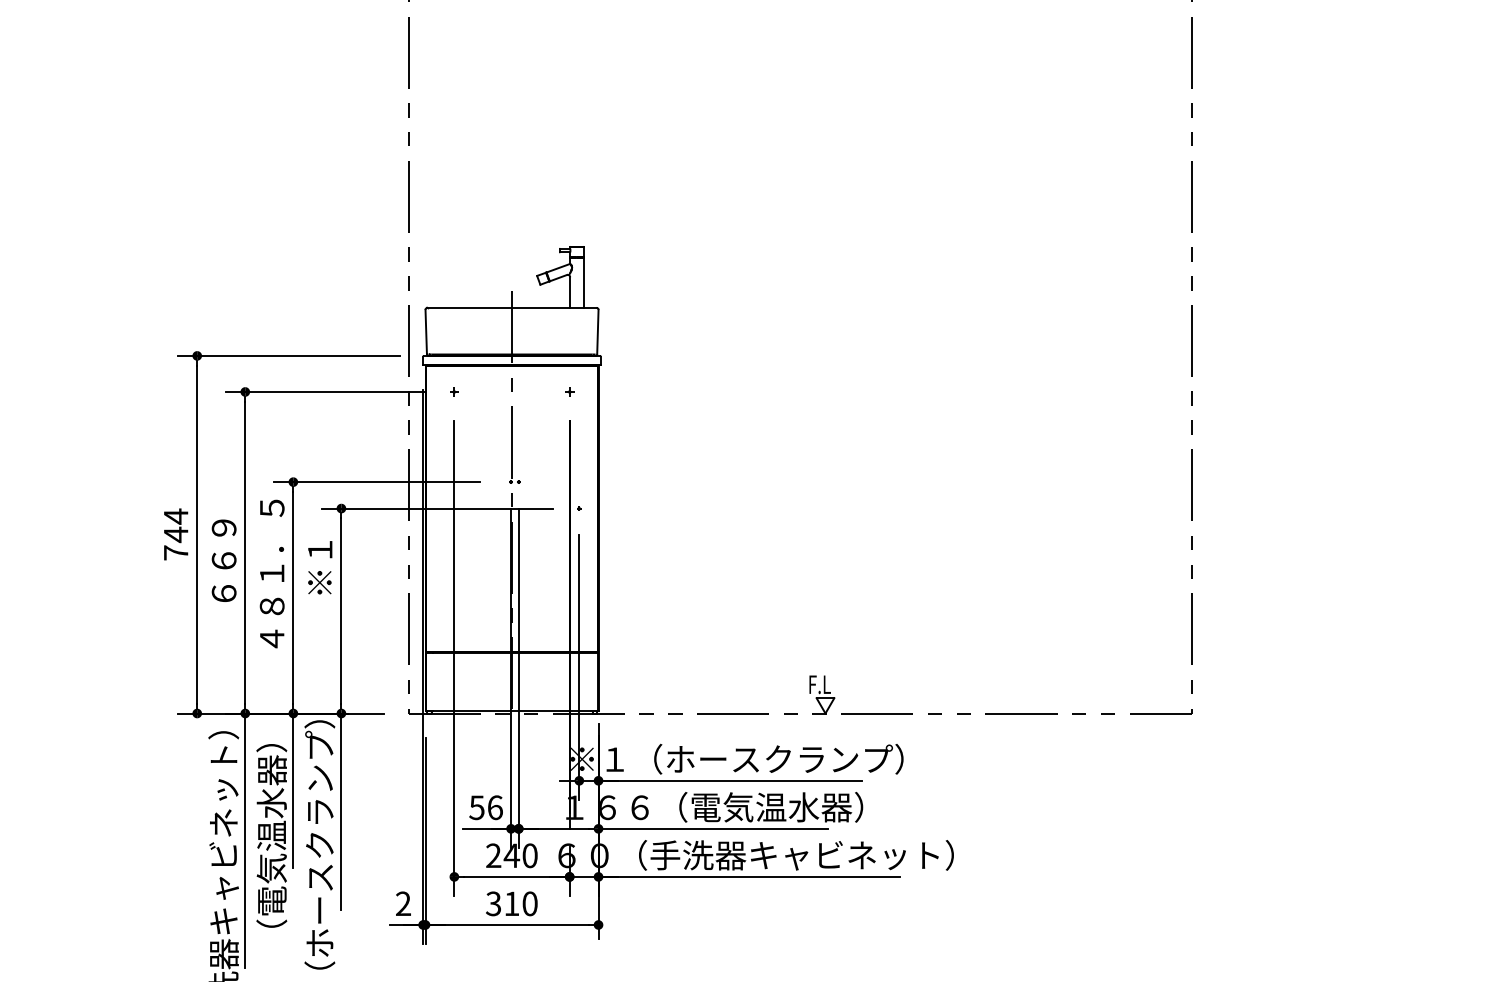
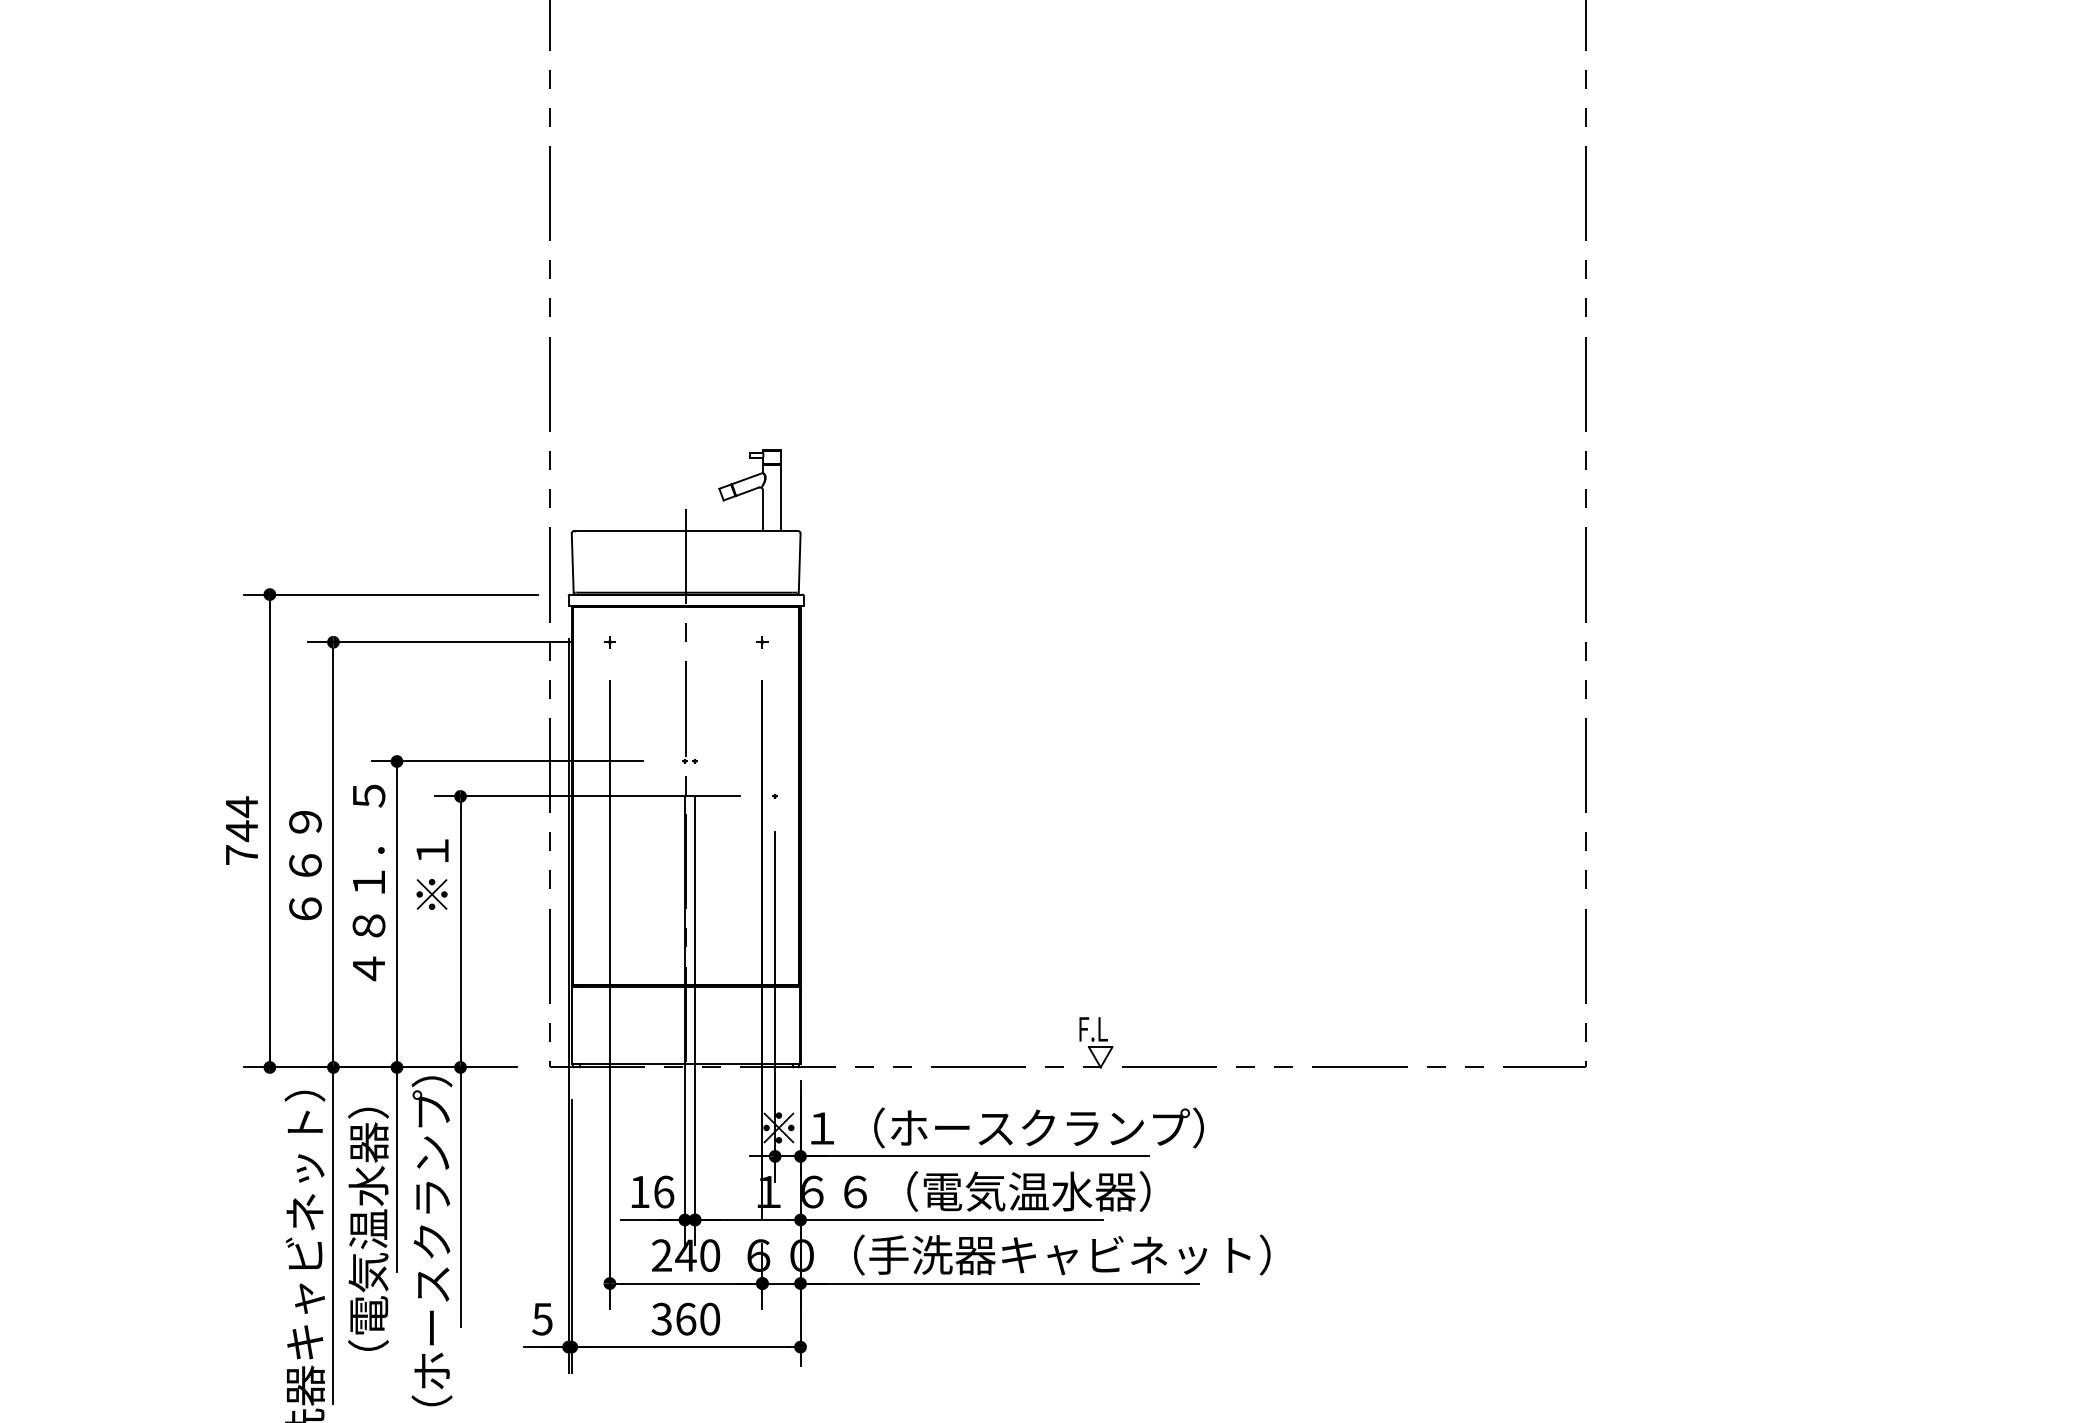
text: (476, 808) -> (639, 1192), 56 -> 16
text: (403, 903) -> (542, 1318), 2 -> 5
text: (512, 903) -> (686, 1318), 310 -> 360

